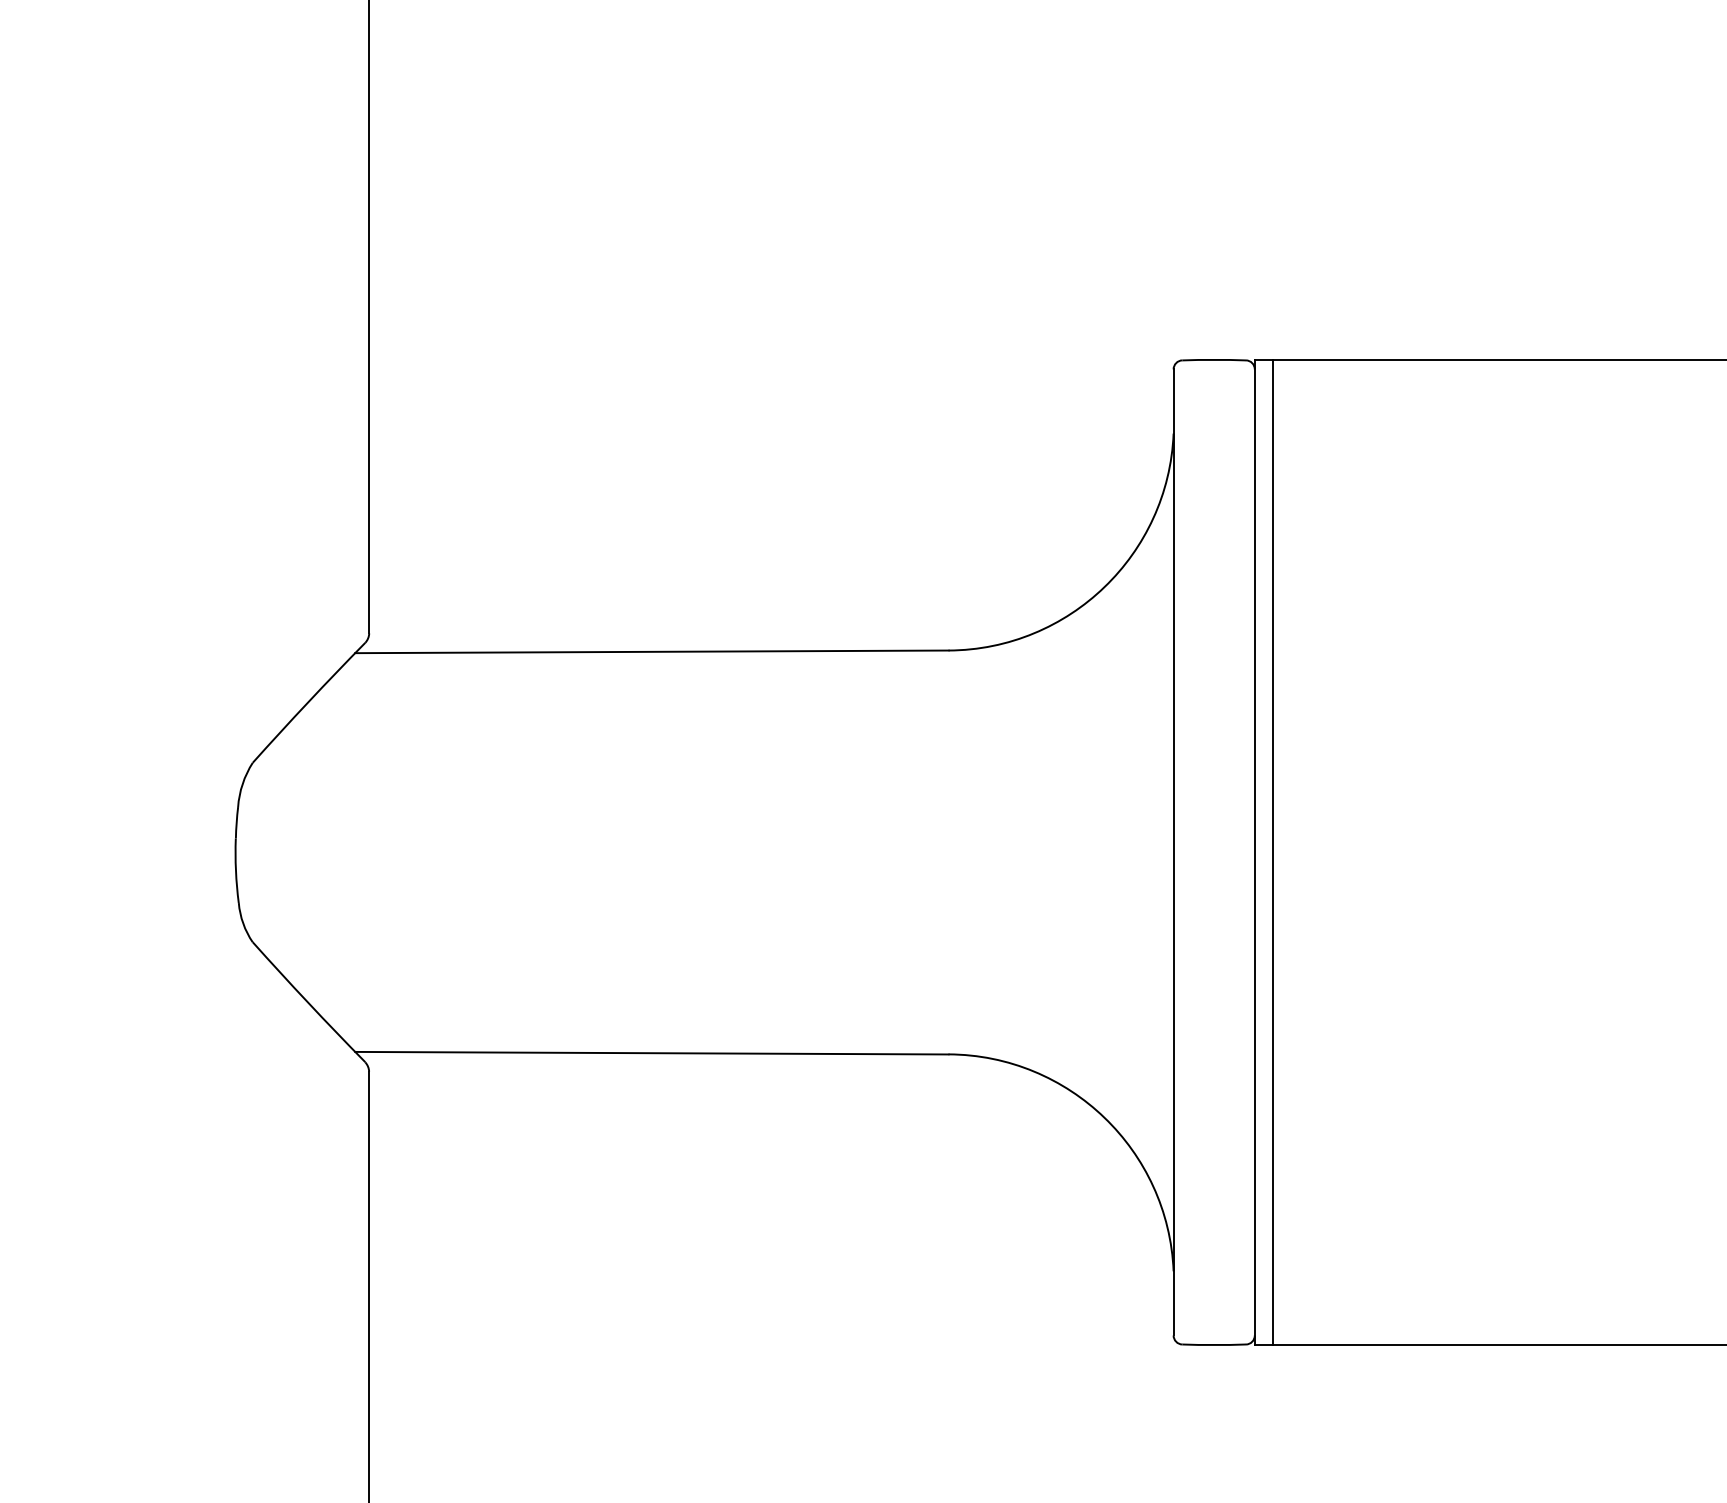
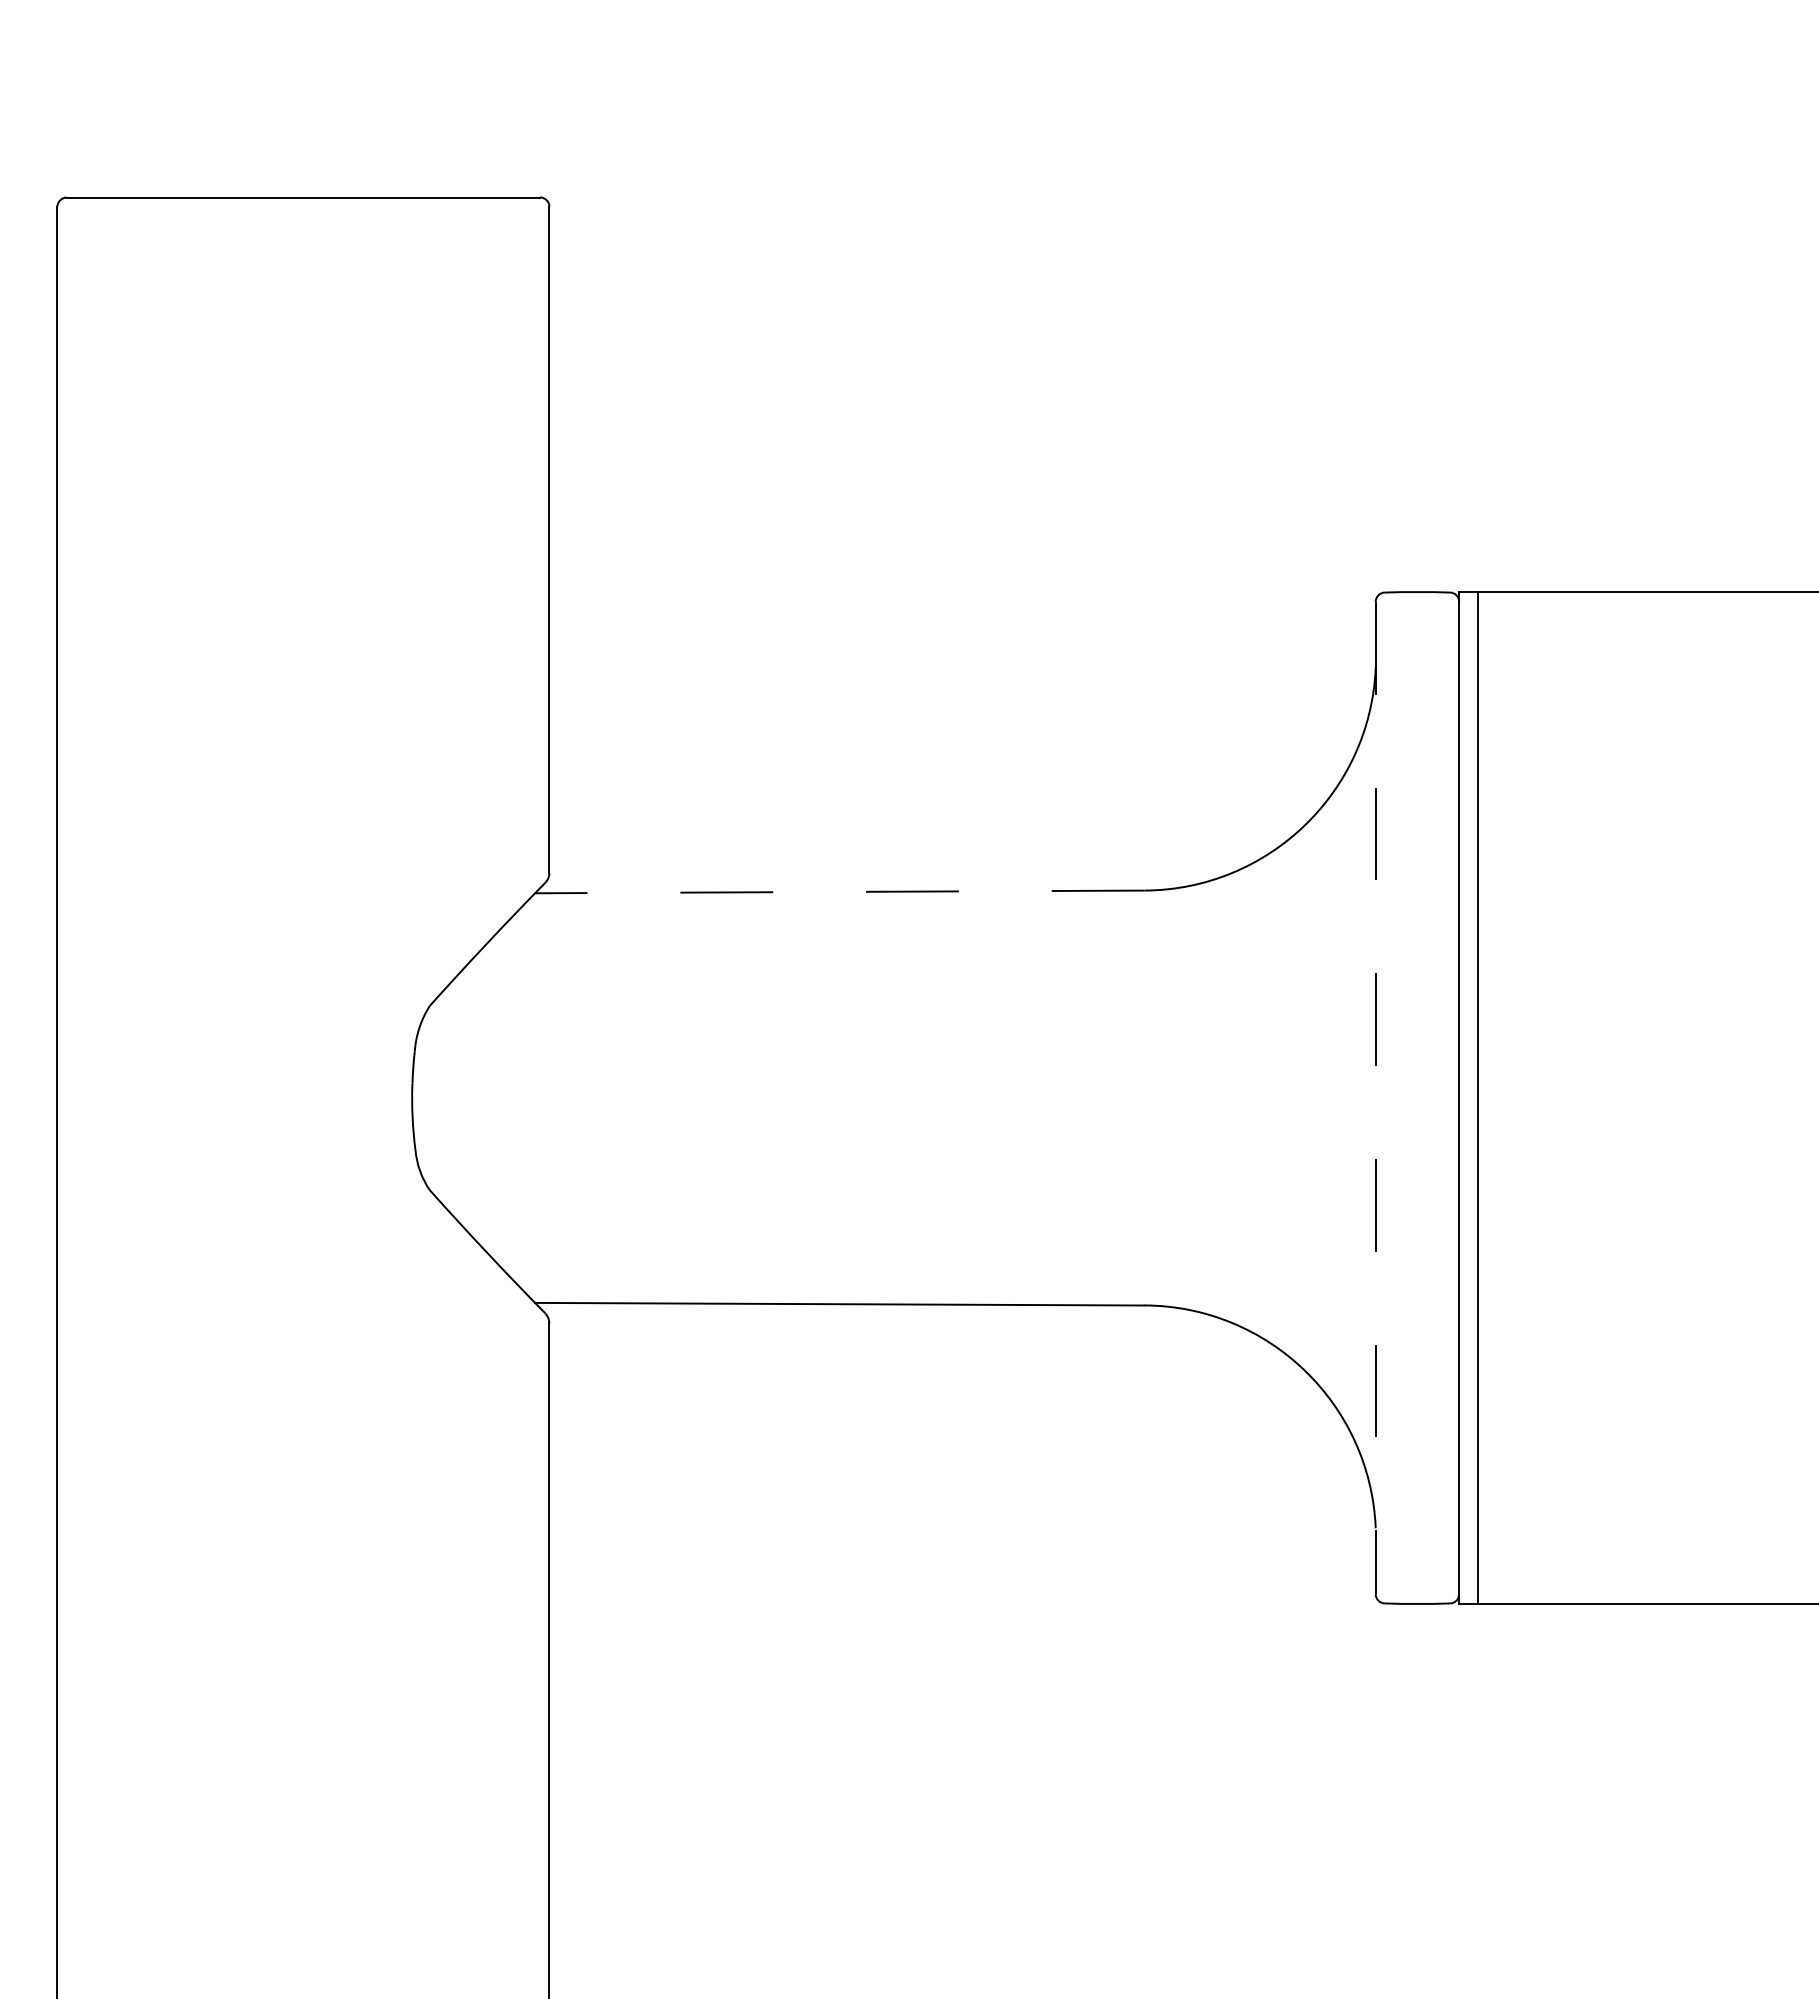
line: (651, 651) -> (839, 891), solid -> dashed
line: (1173, 852) -> (1375, 1098), solid -> dashed

